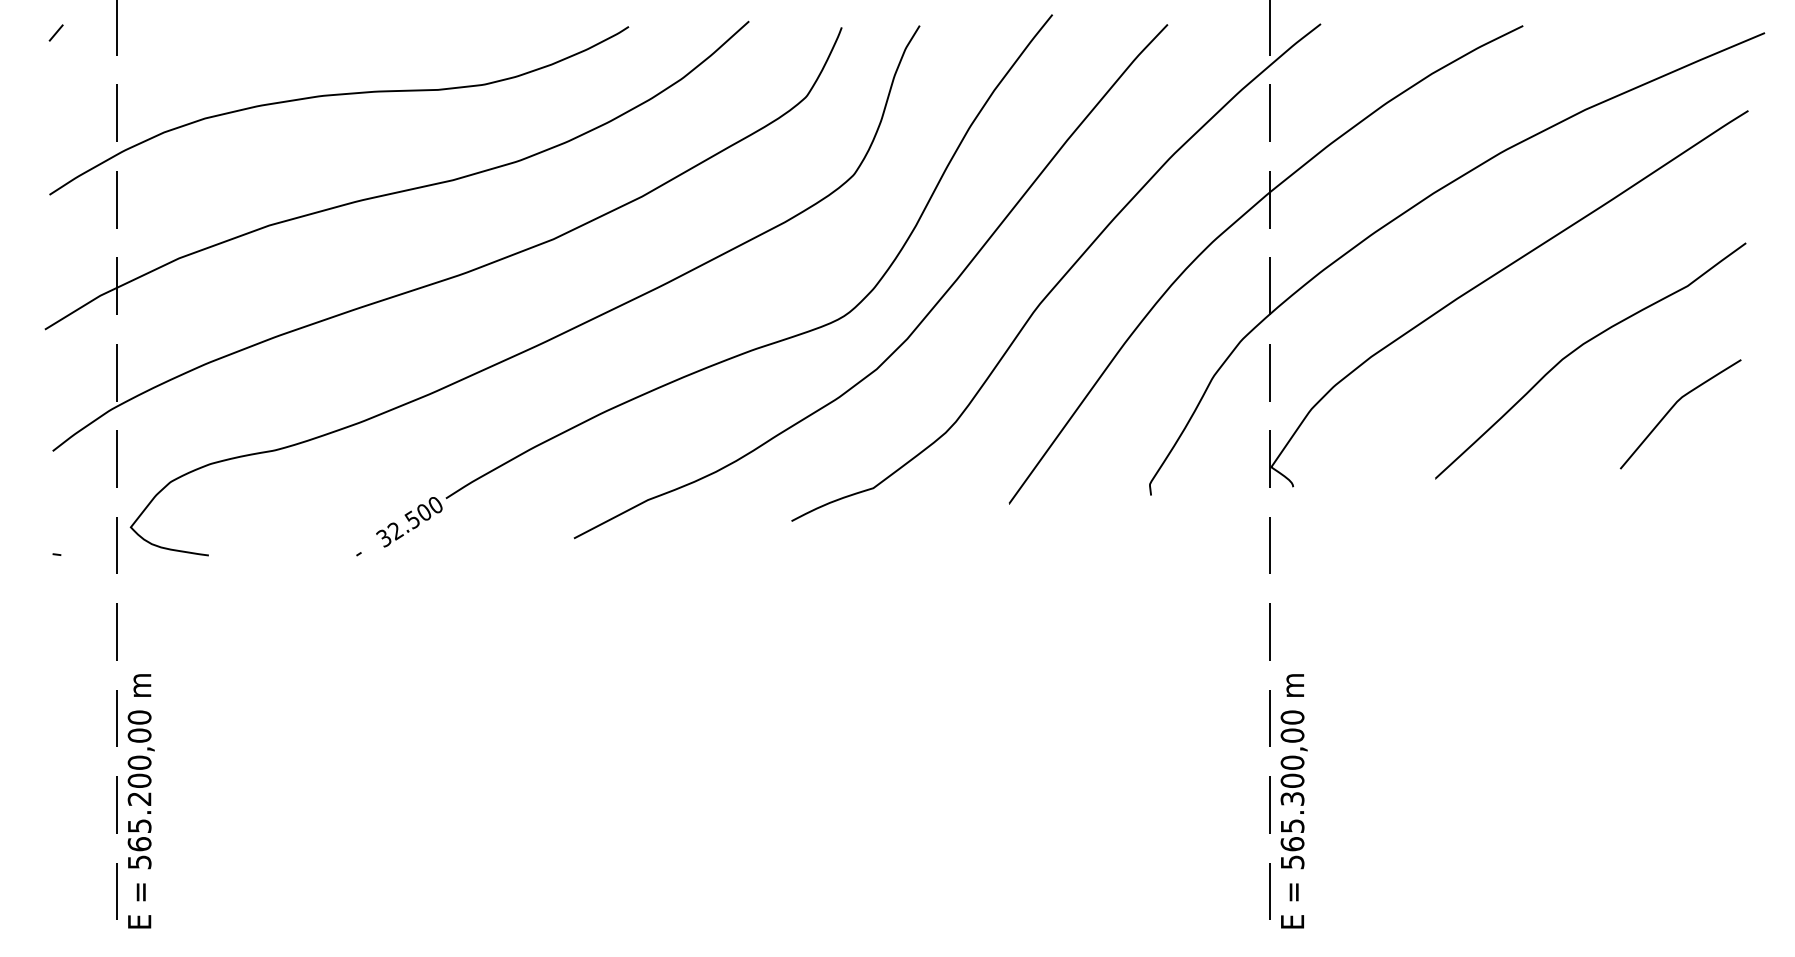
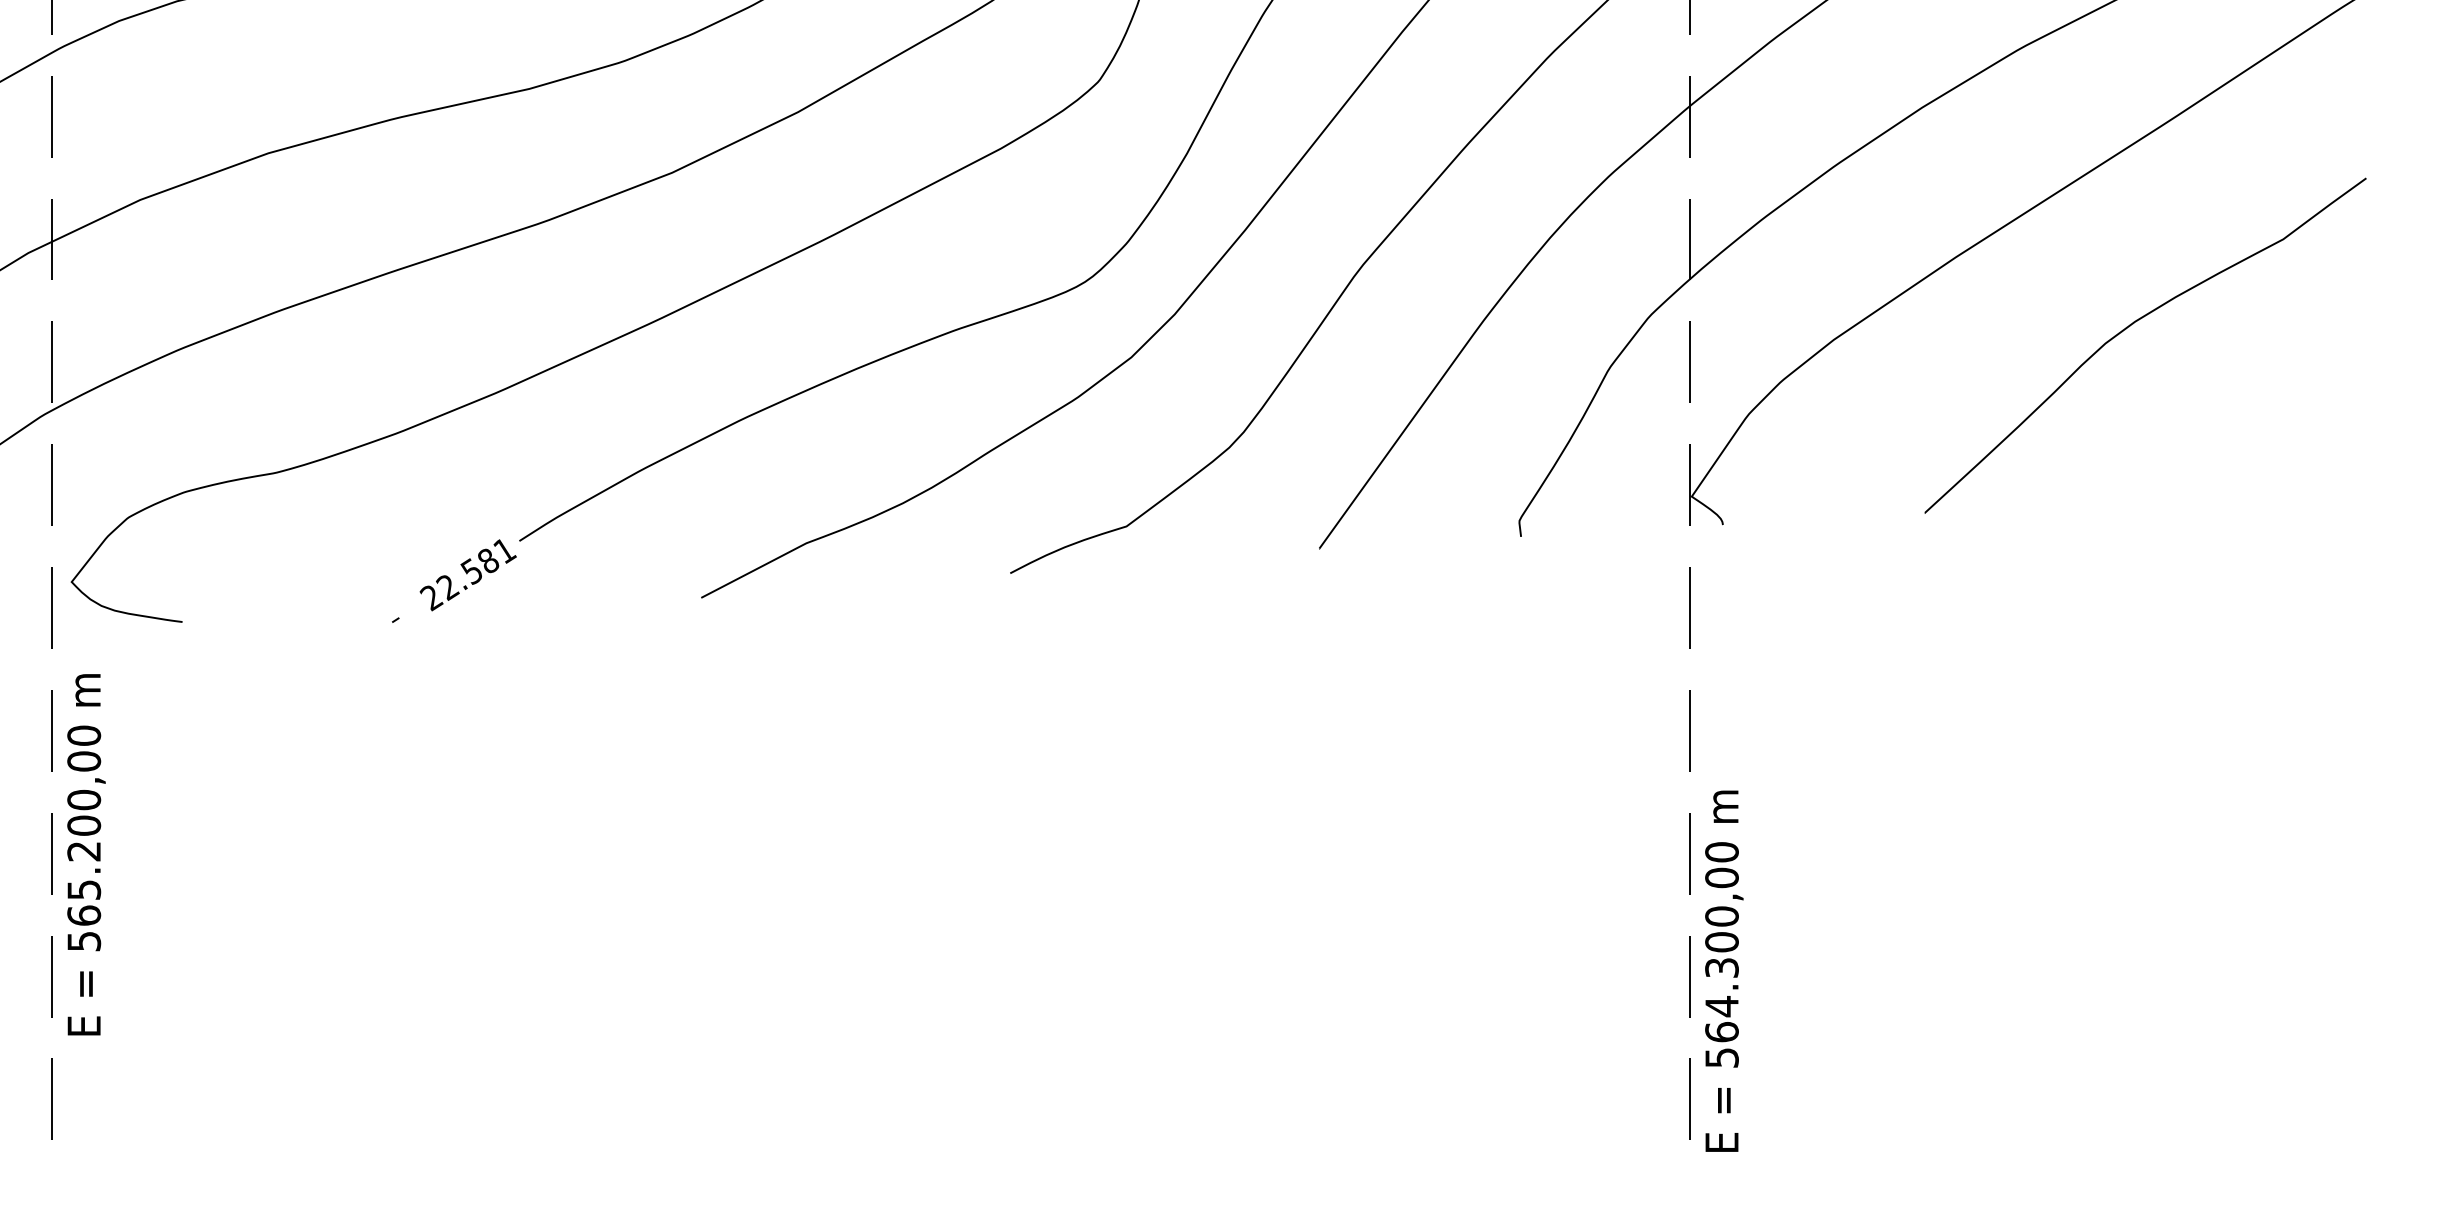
curve: (1673, 407) -> (2263, 411), removed
text: (409, 522) -> (467, 575), 32.500 -> 22.581
text: (140, 801) -> (85, 855), moved
text: (1292, 825) -> (1721, 1005), 565.300,00 -> 564.300,00

